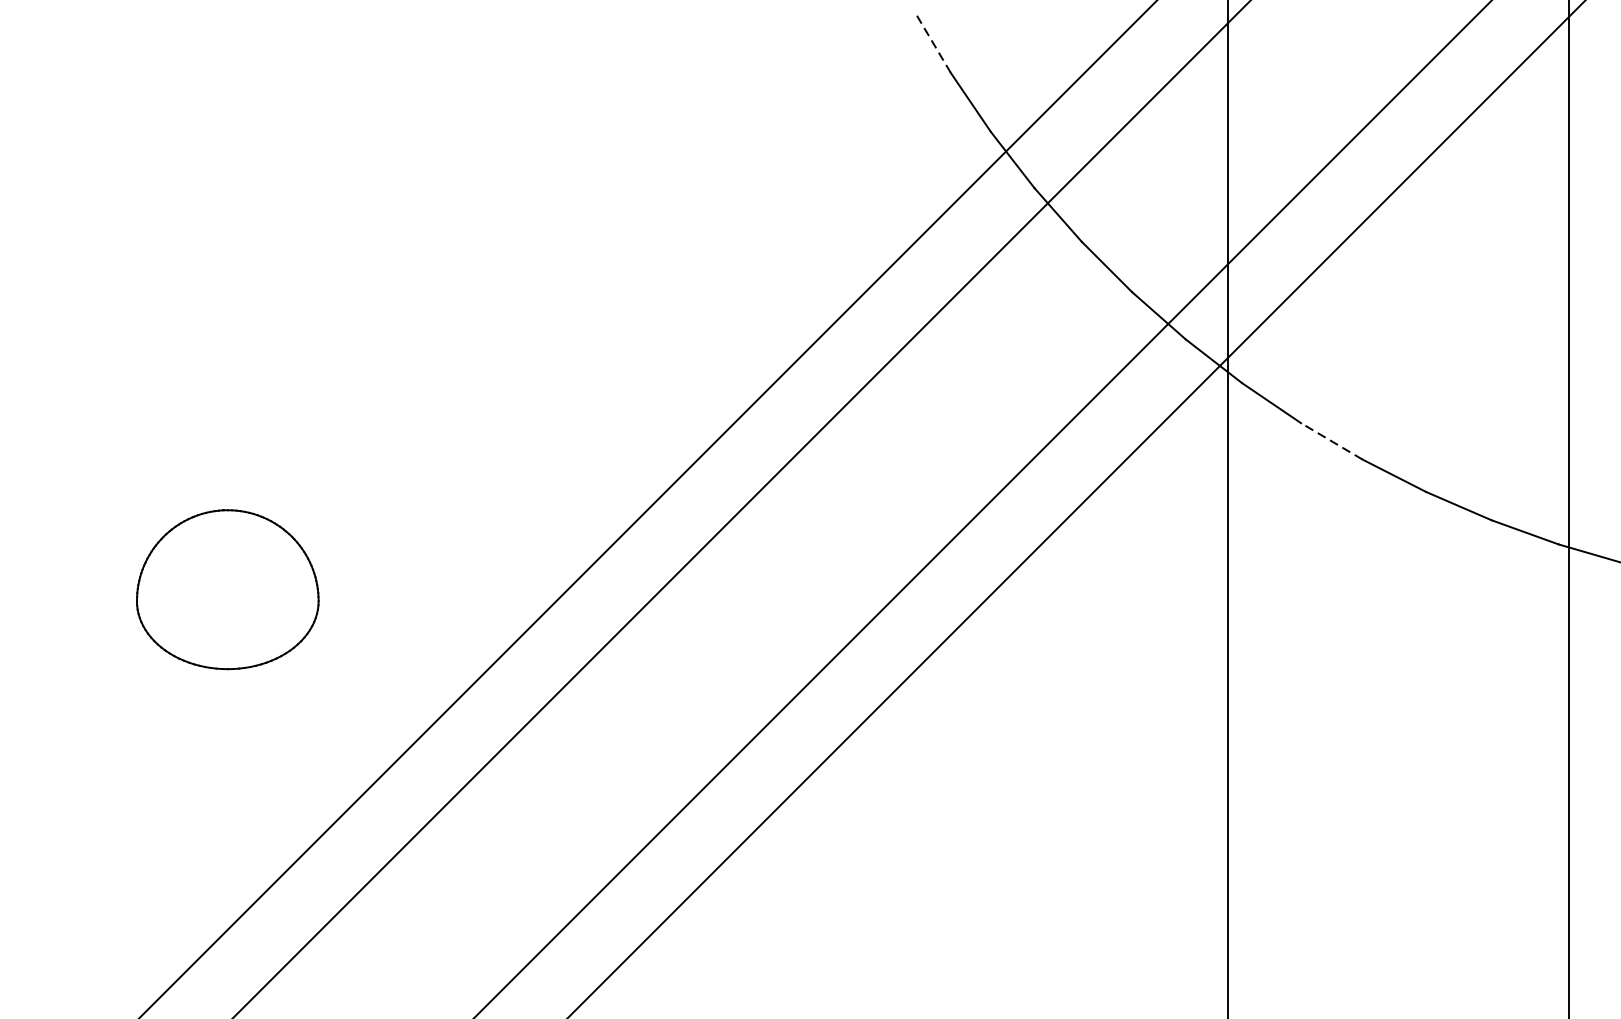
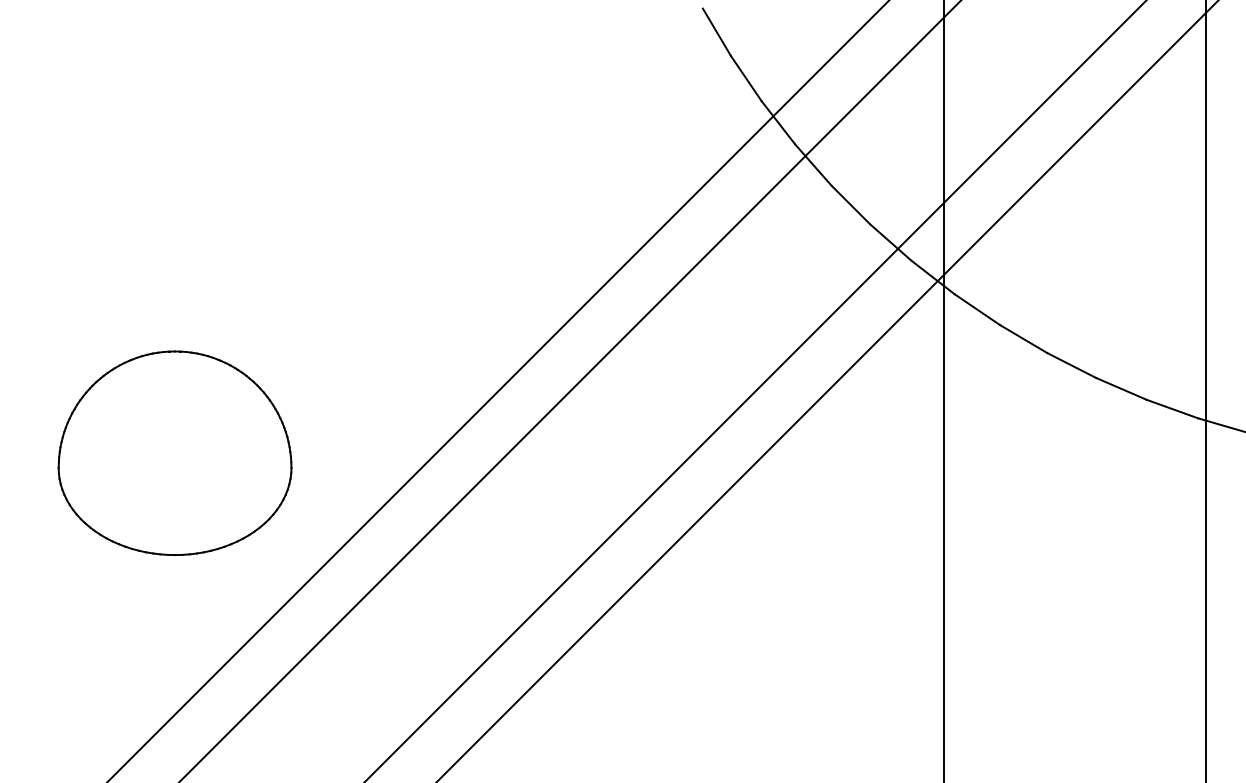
line: (932, 41) -> (716, 31), dashed -> solid
line: (1331, 440) -> (1023, 338), dashed -> solid
part: (227, 588) -> (174, 452), size x1.67

